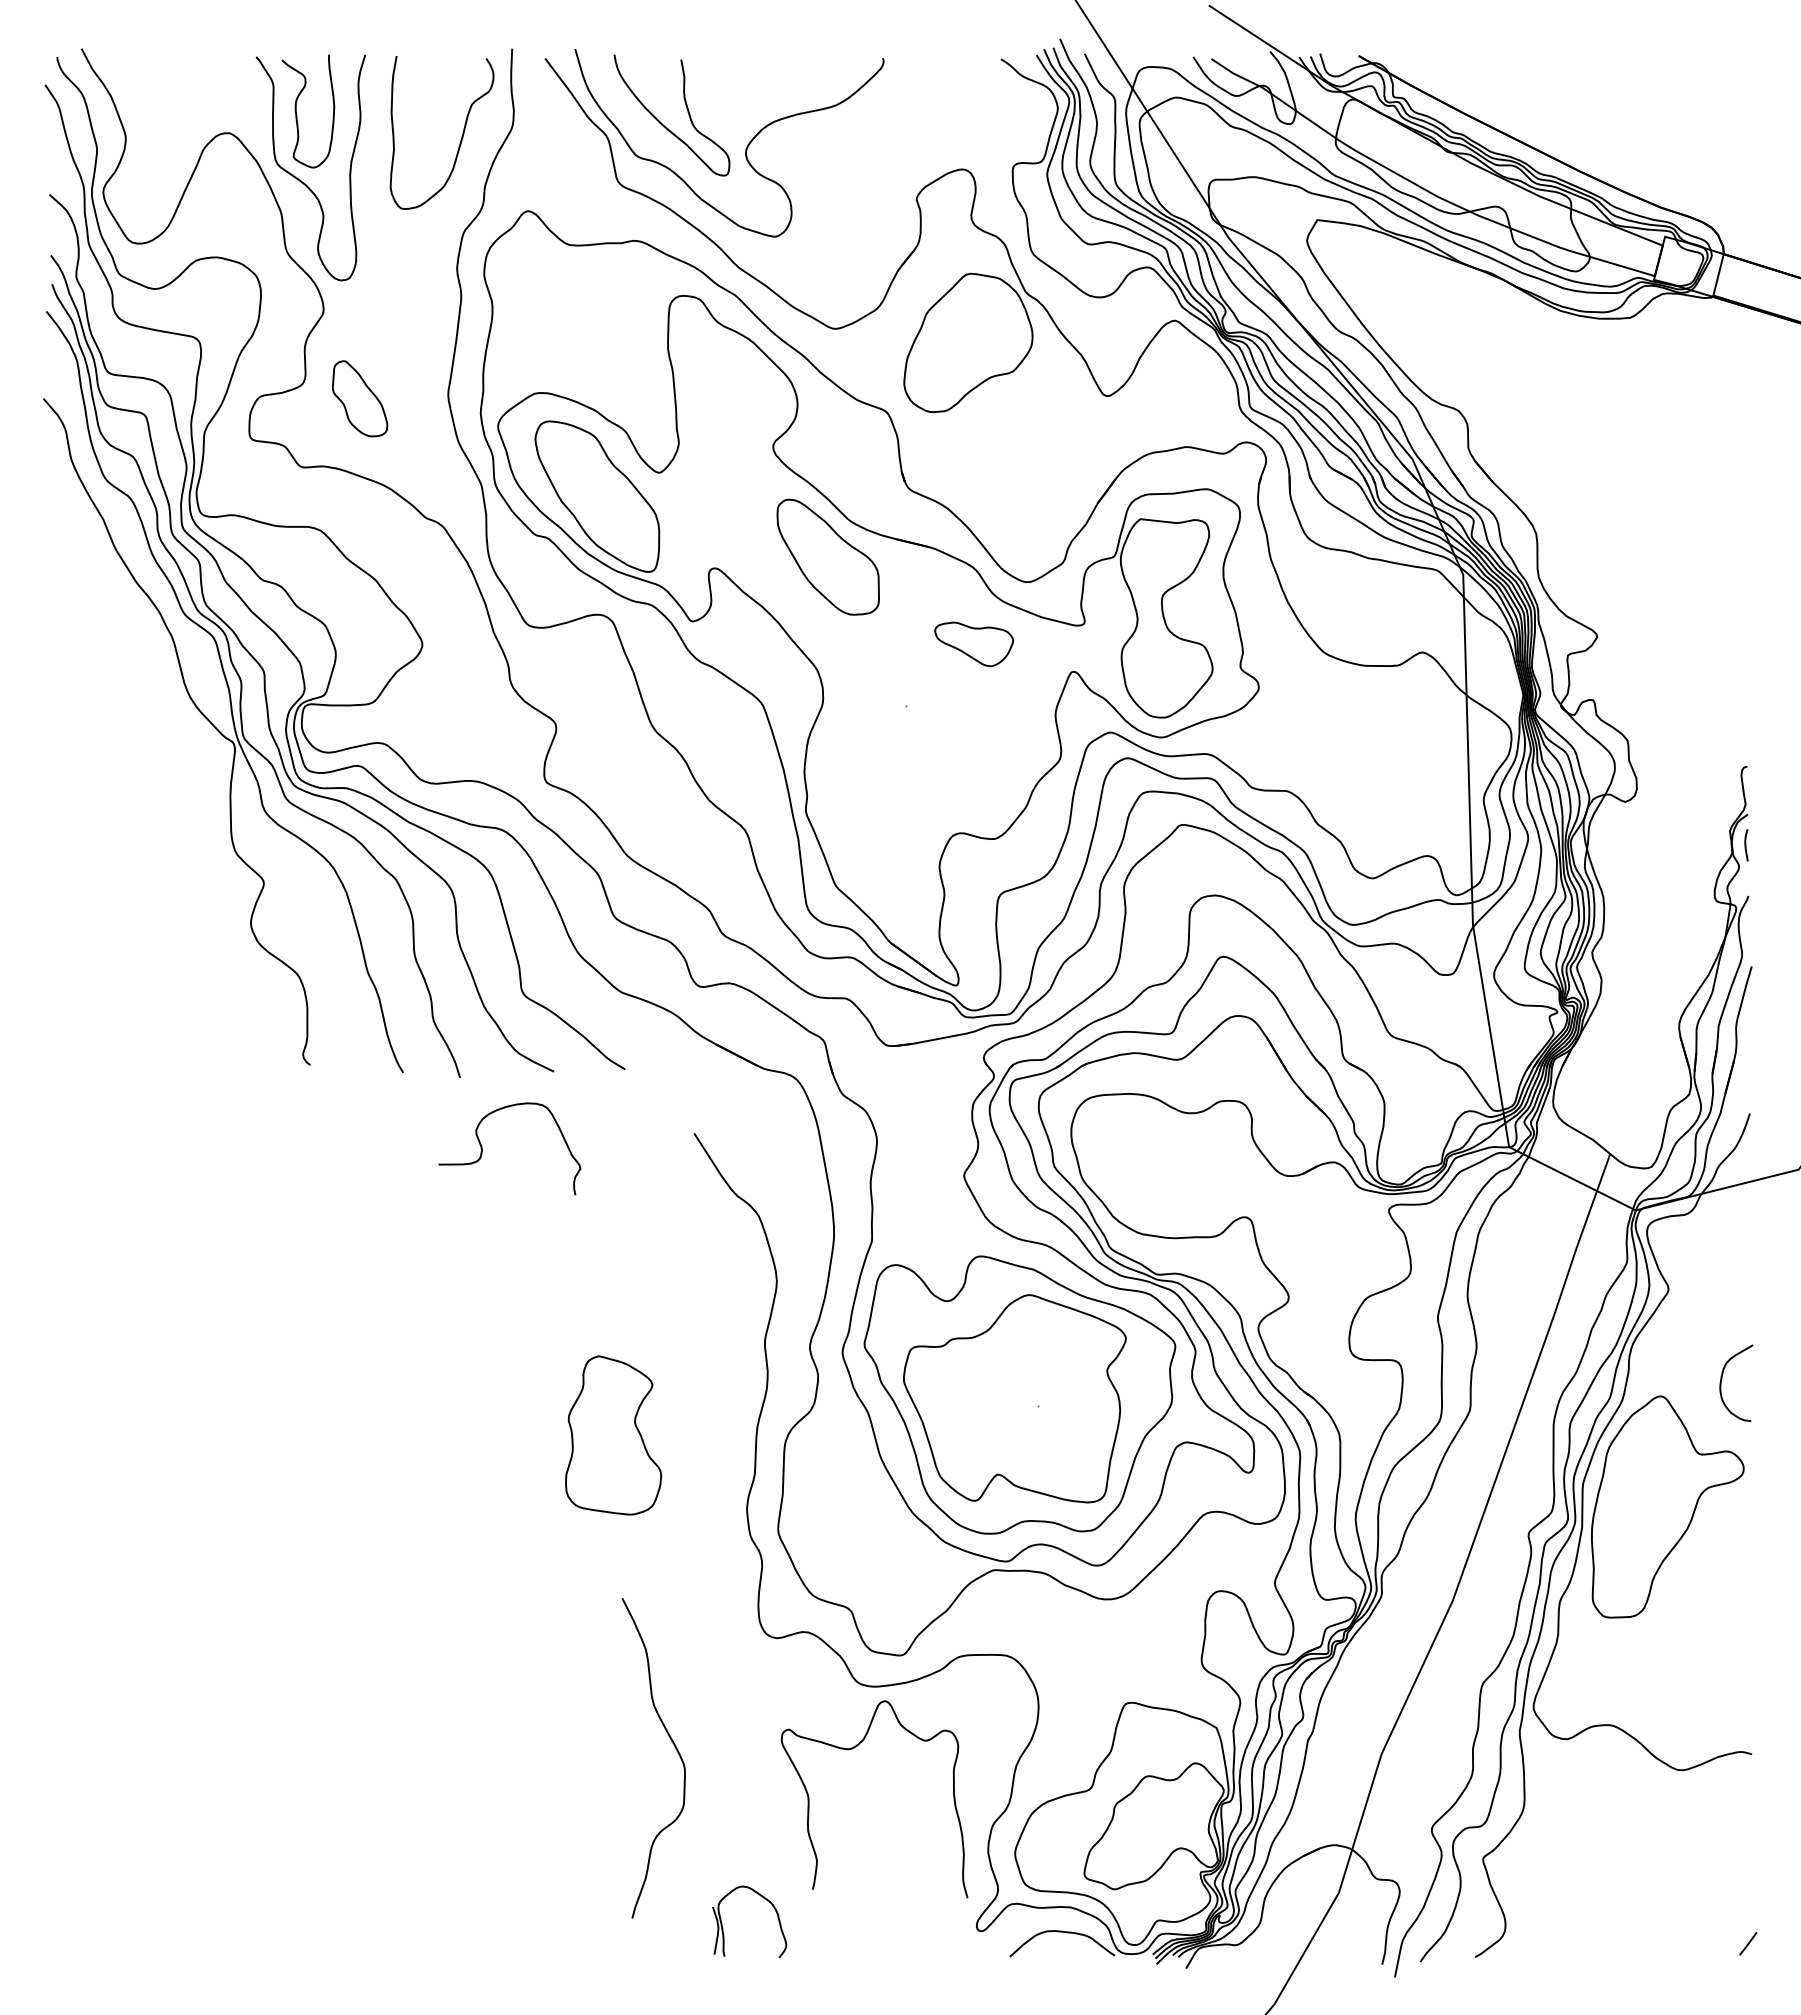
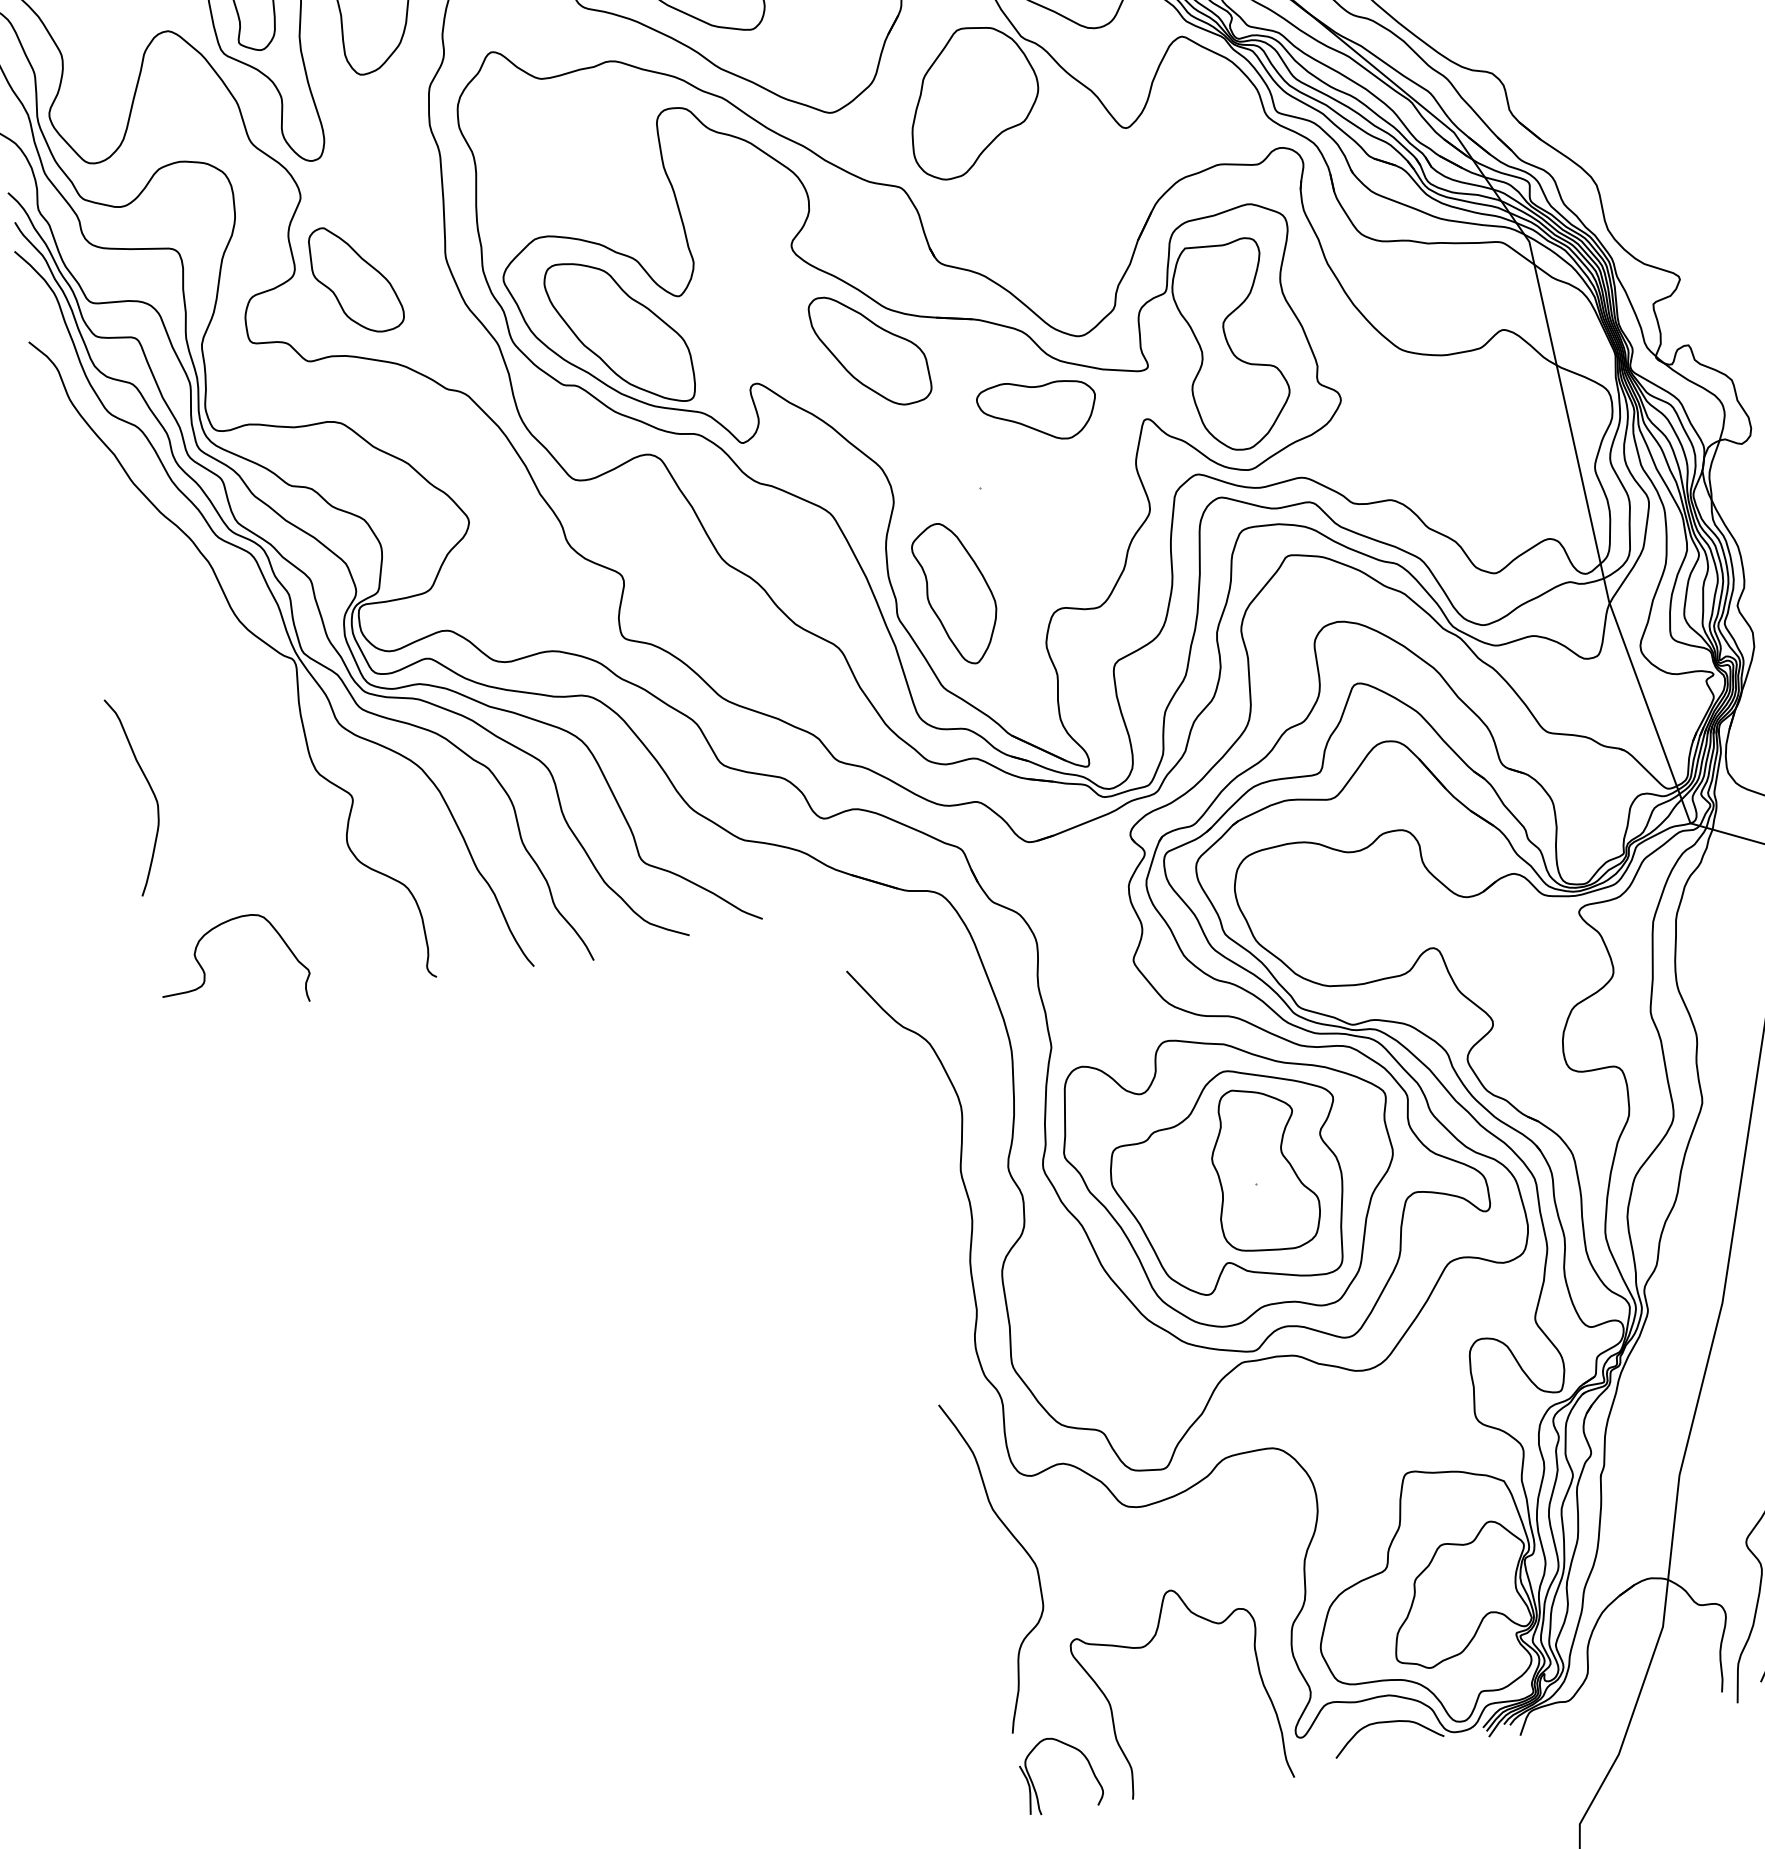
part: (359, 398) -> (354, 279), size x1.43
part: (973, 644) -> (1037, 411), size x1.43
part: (865, 800) -> (957, 593), added
curve: (76, 837) -> (150, 788), added
curve: (482, 1148) -> (204, 971), moved
part: (613, 1435) -> (1261, 1169), moved
curve: (673, 1745) -> (1020, 1546), moved
curve: (852, 1749) -> (1146, 1646), moved

